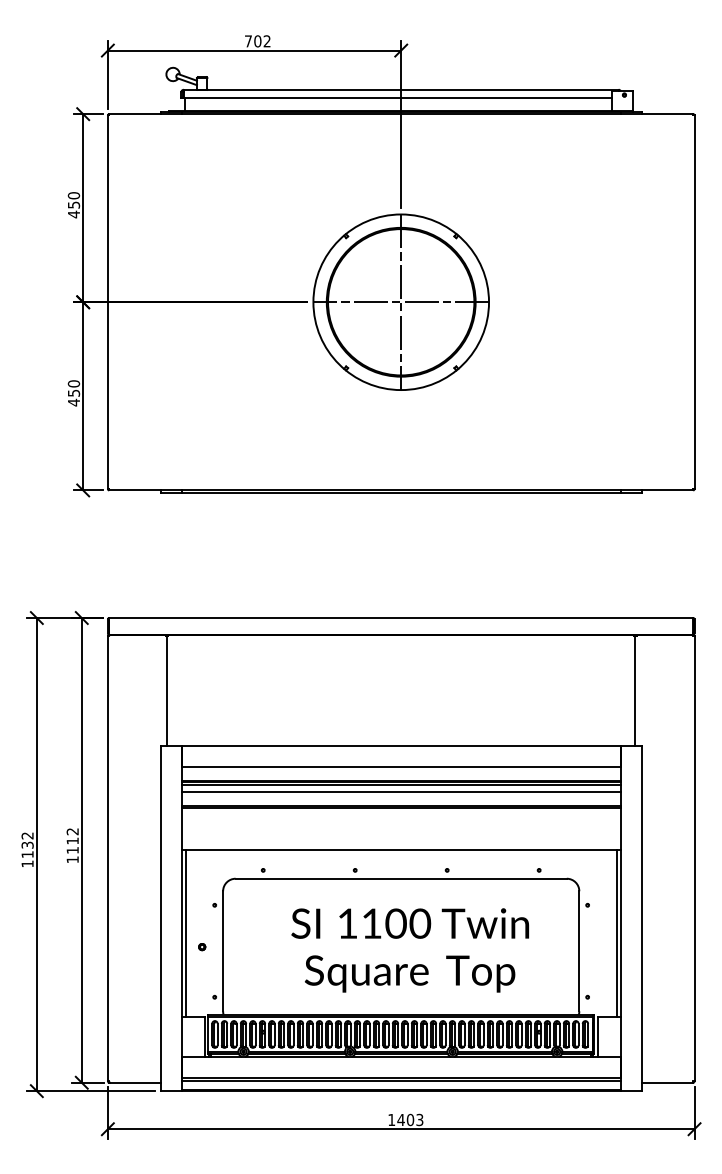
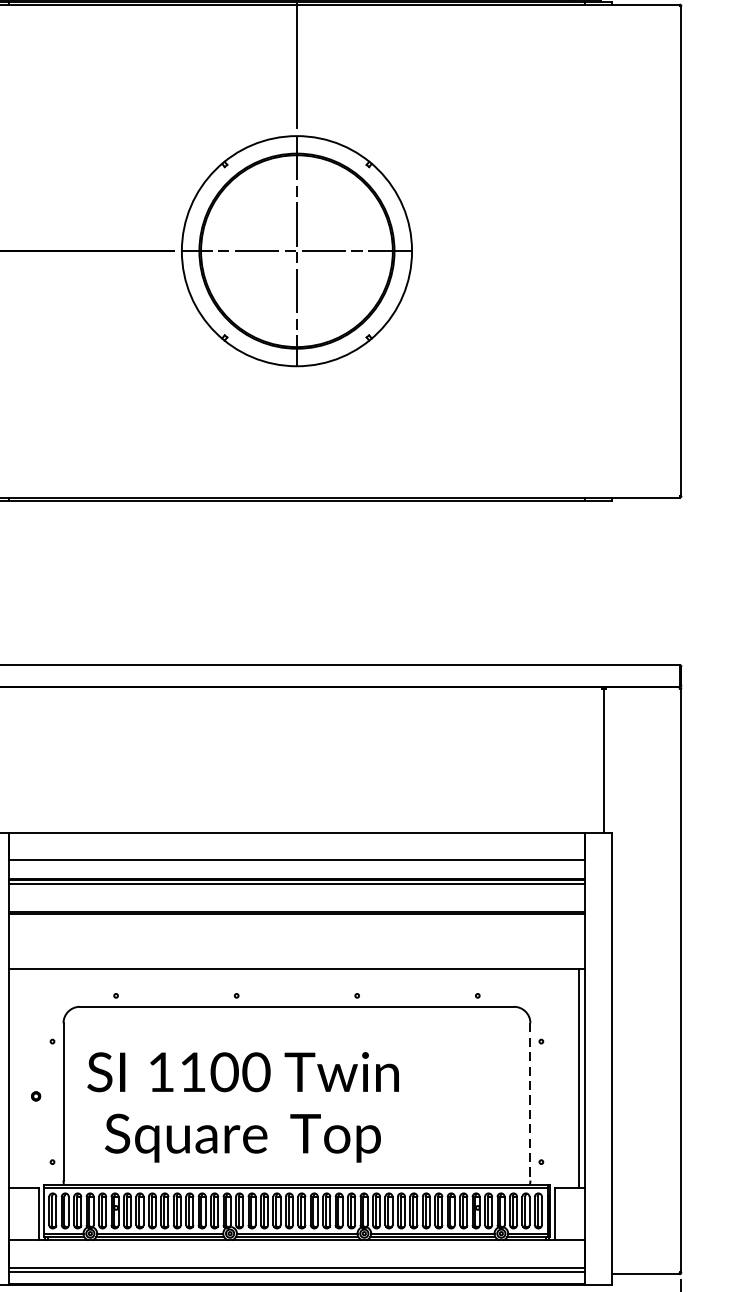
line: (400, 791) -> (296, 892), removed
line: (185, 932) -> (14, 1077), removed
text: (409, 950) -> (242, 1107), moved
line: (579, 951) -> (530, 1102), solid -> dashed

